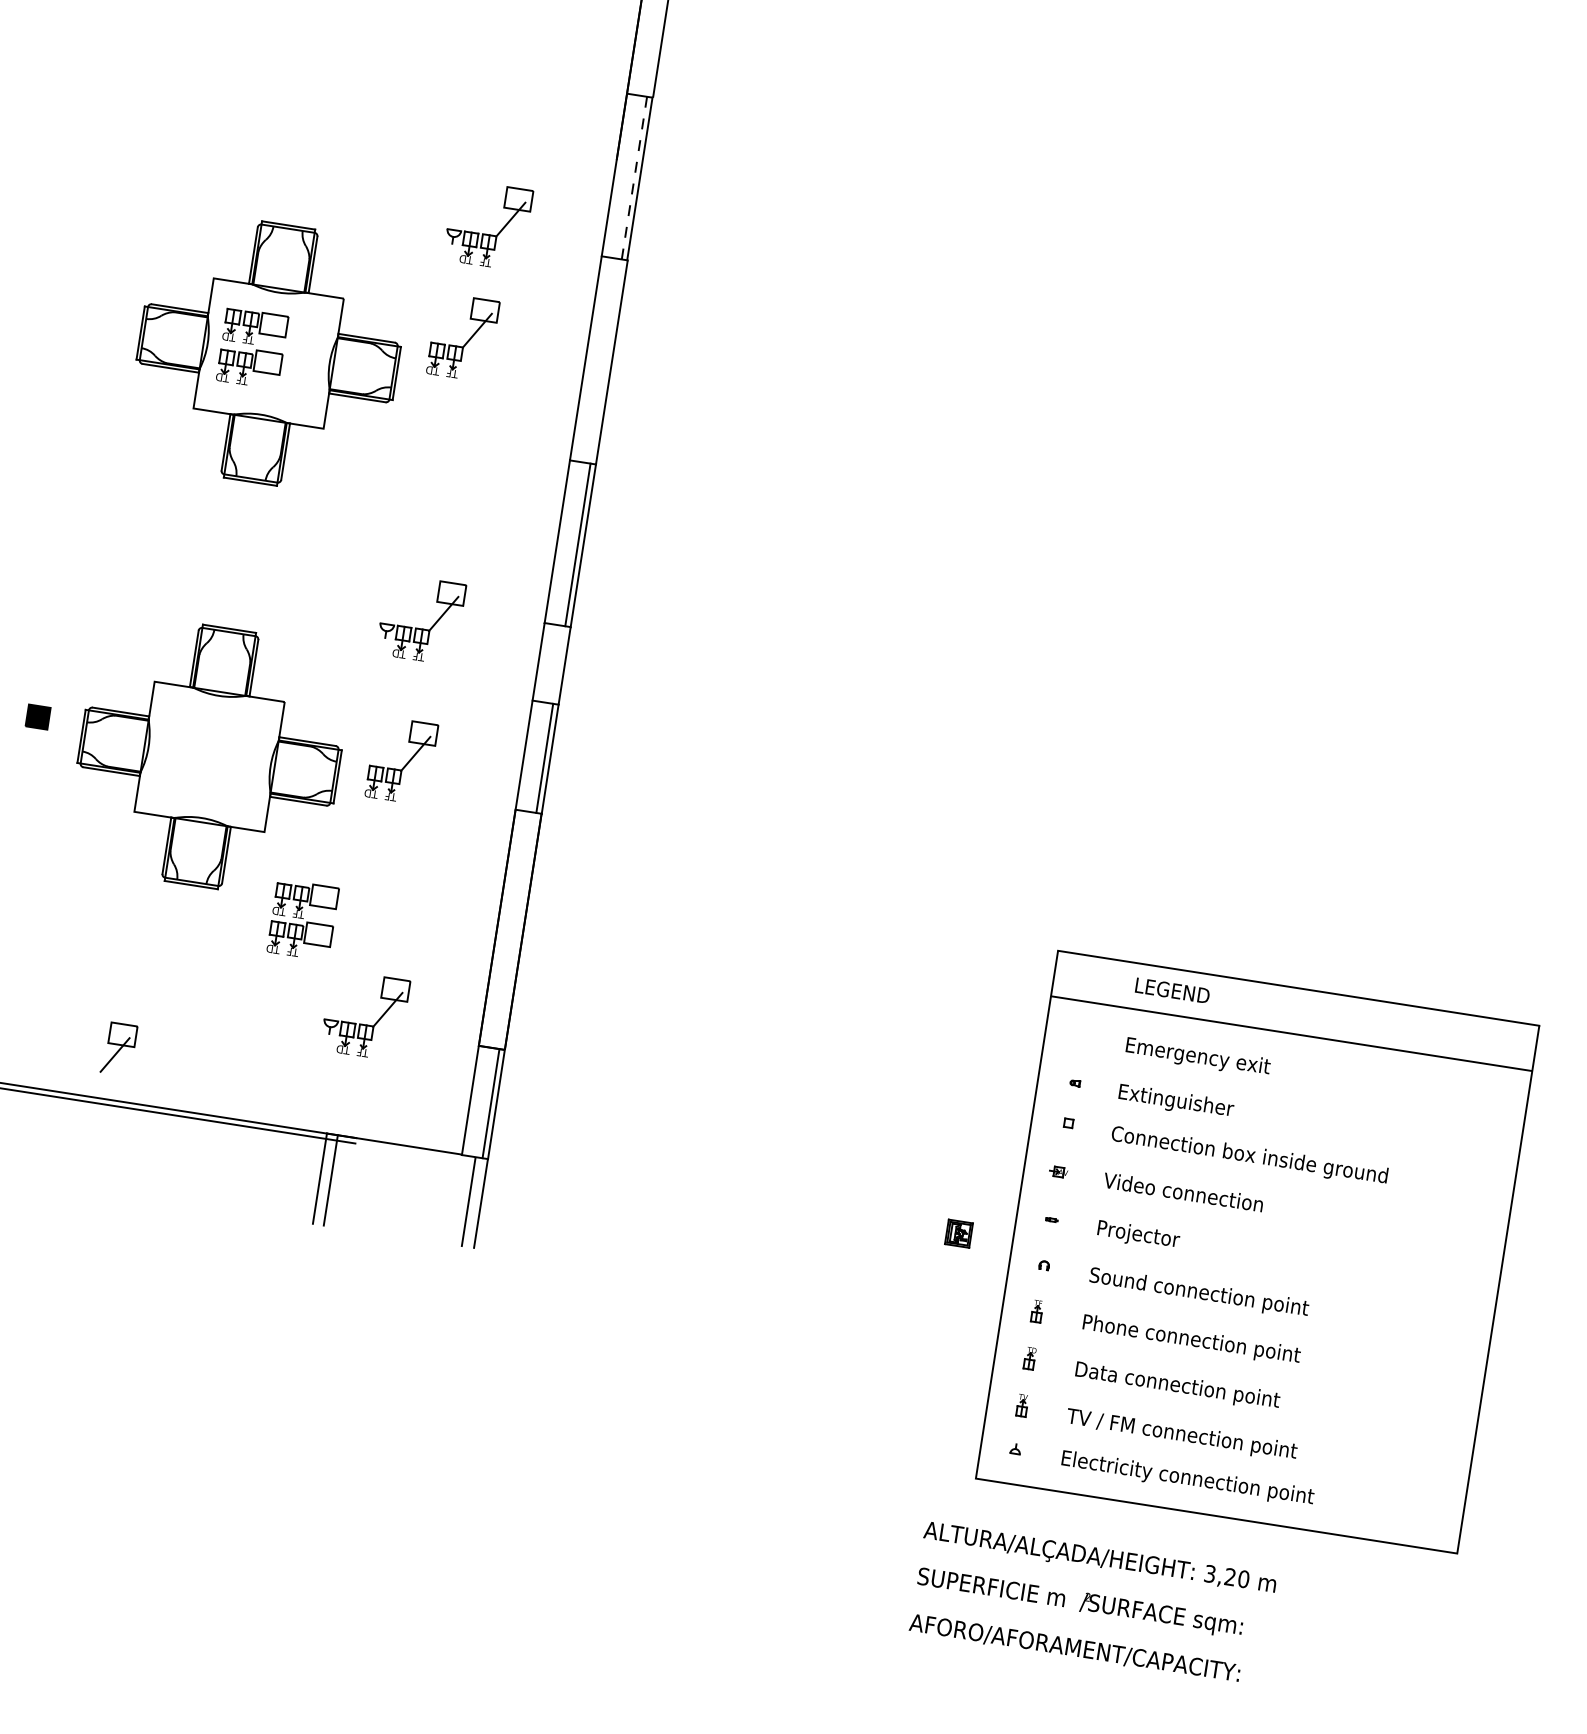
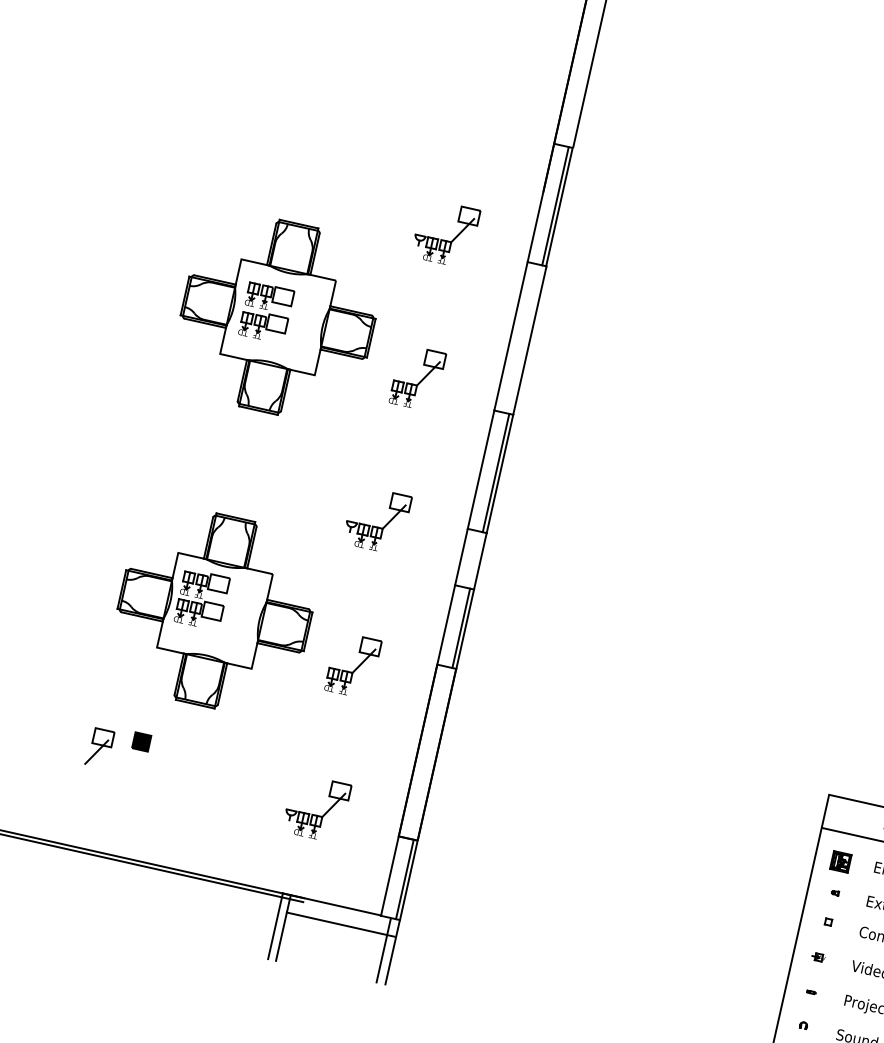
line: (634, 177) -> (555, 205), dashed -> solid
part: (463, 337) -> (417, 378), moved
part: (37, 716) -> (141, 741), moved
part: (401, 760) -> (353, 665), moved
part: (302, 919) -> (201, 599), moved
part: (118, 1046) -> (99, 746), moved
line: (408, 1170) -> (340, 924), added
part: (958, 1233) -> (840, 861), moved

